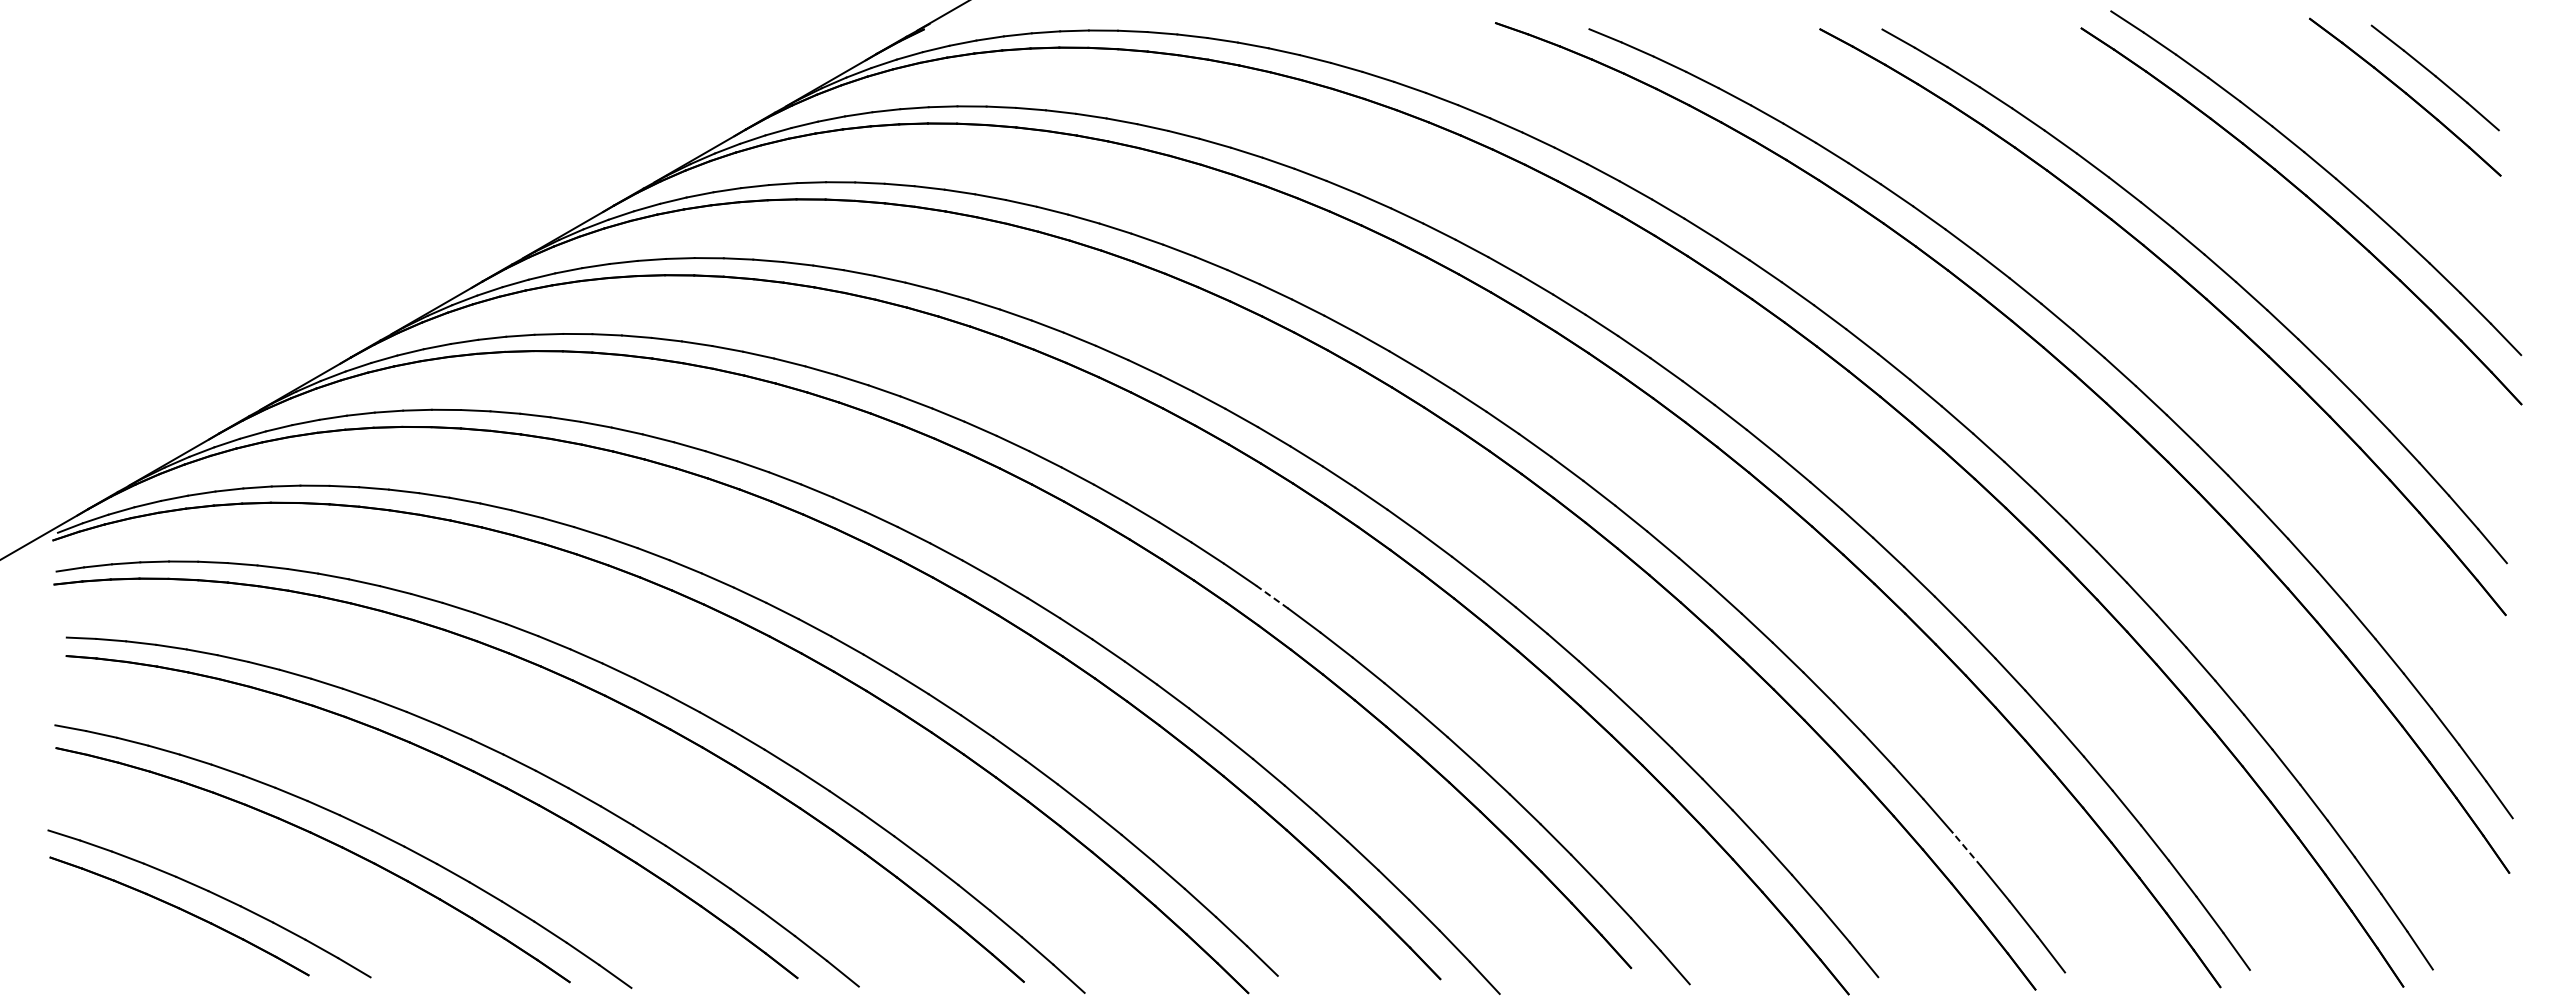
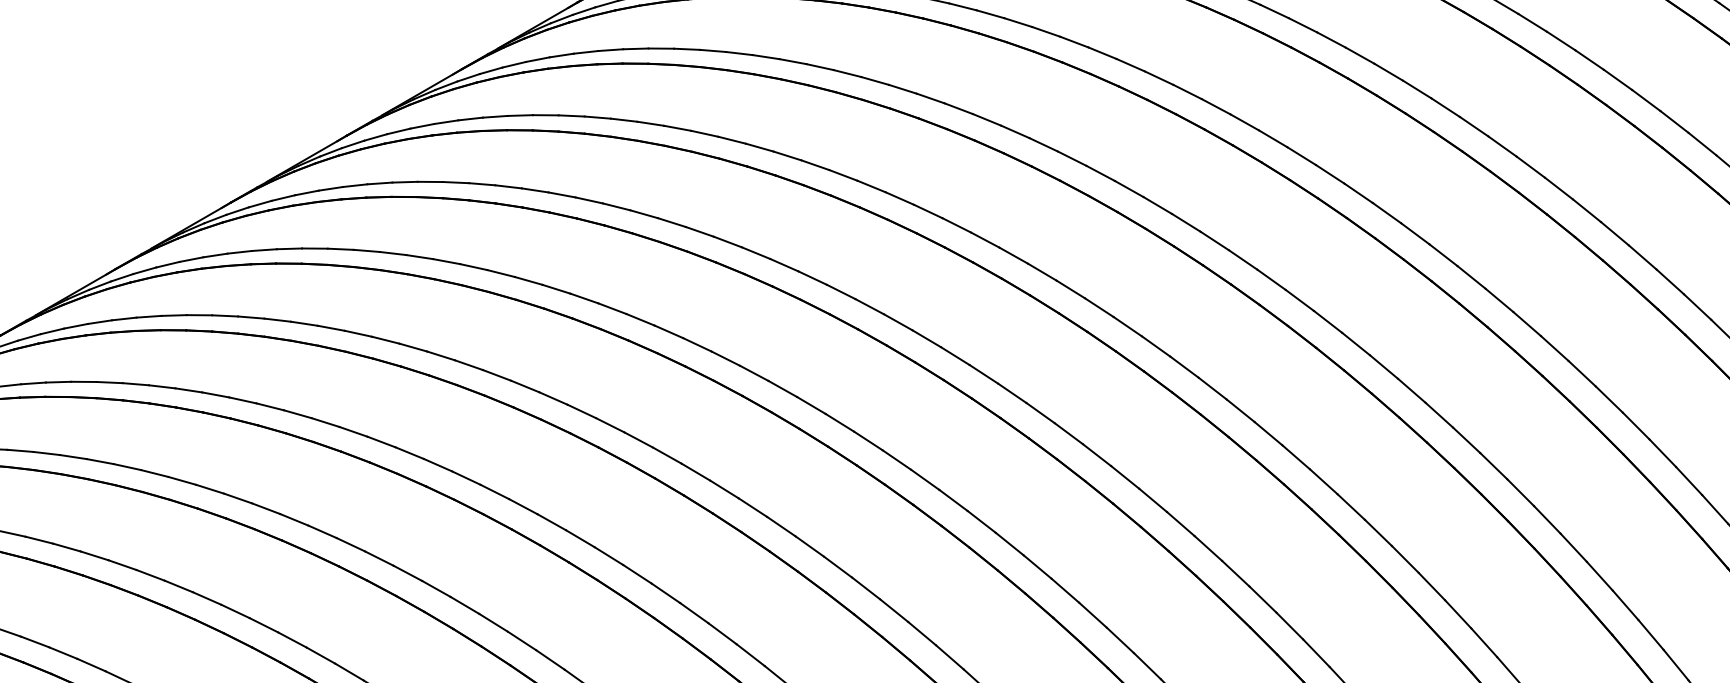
line: (1272, 597) -> (1040, 413), dashed -> solid
line: (1966, 849) -> (1650, 634), dashed -> solid

